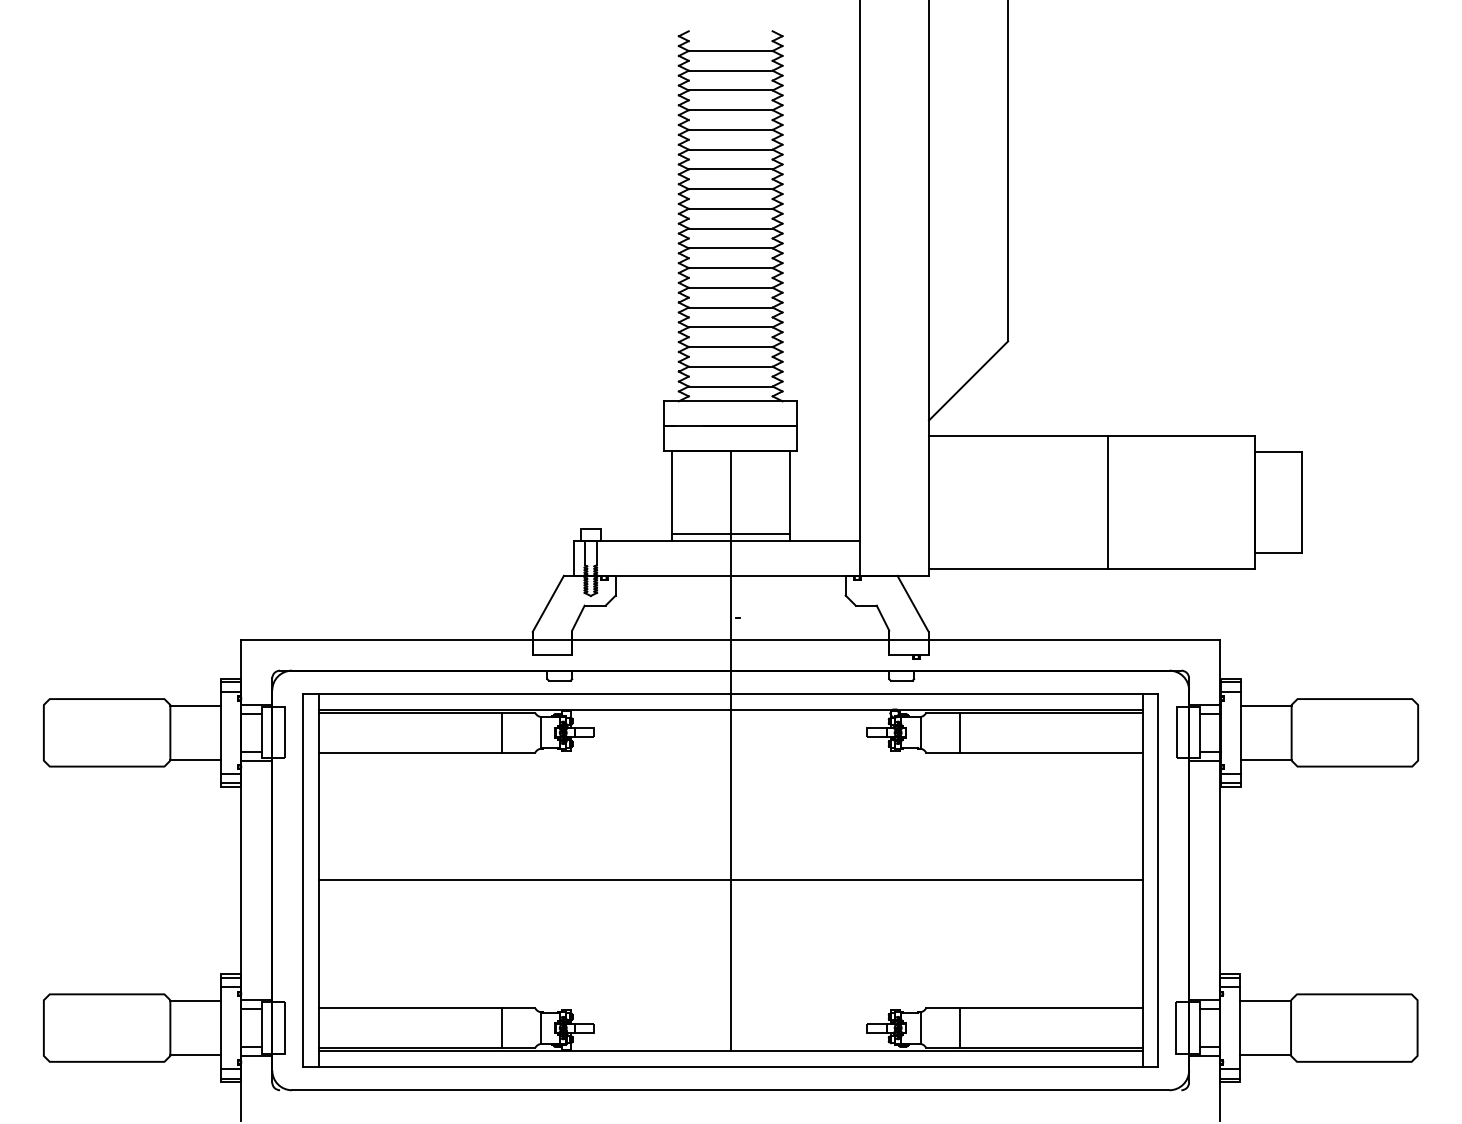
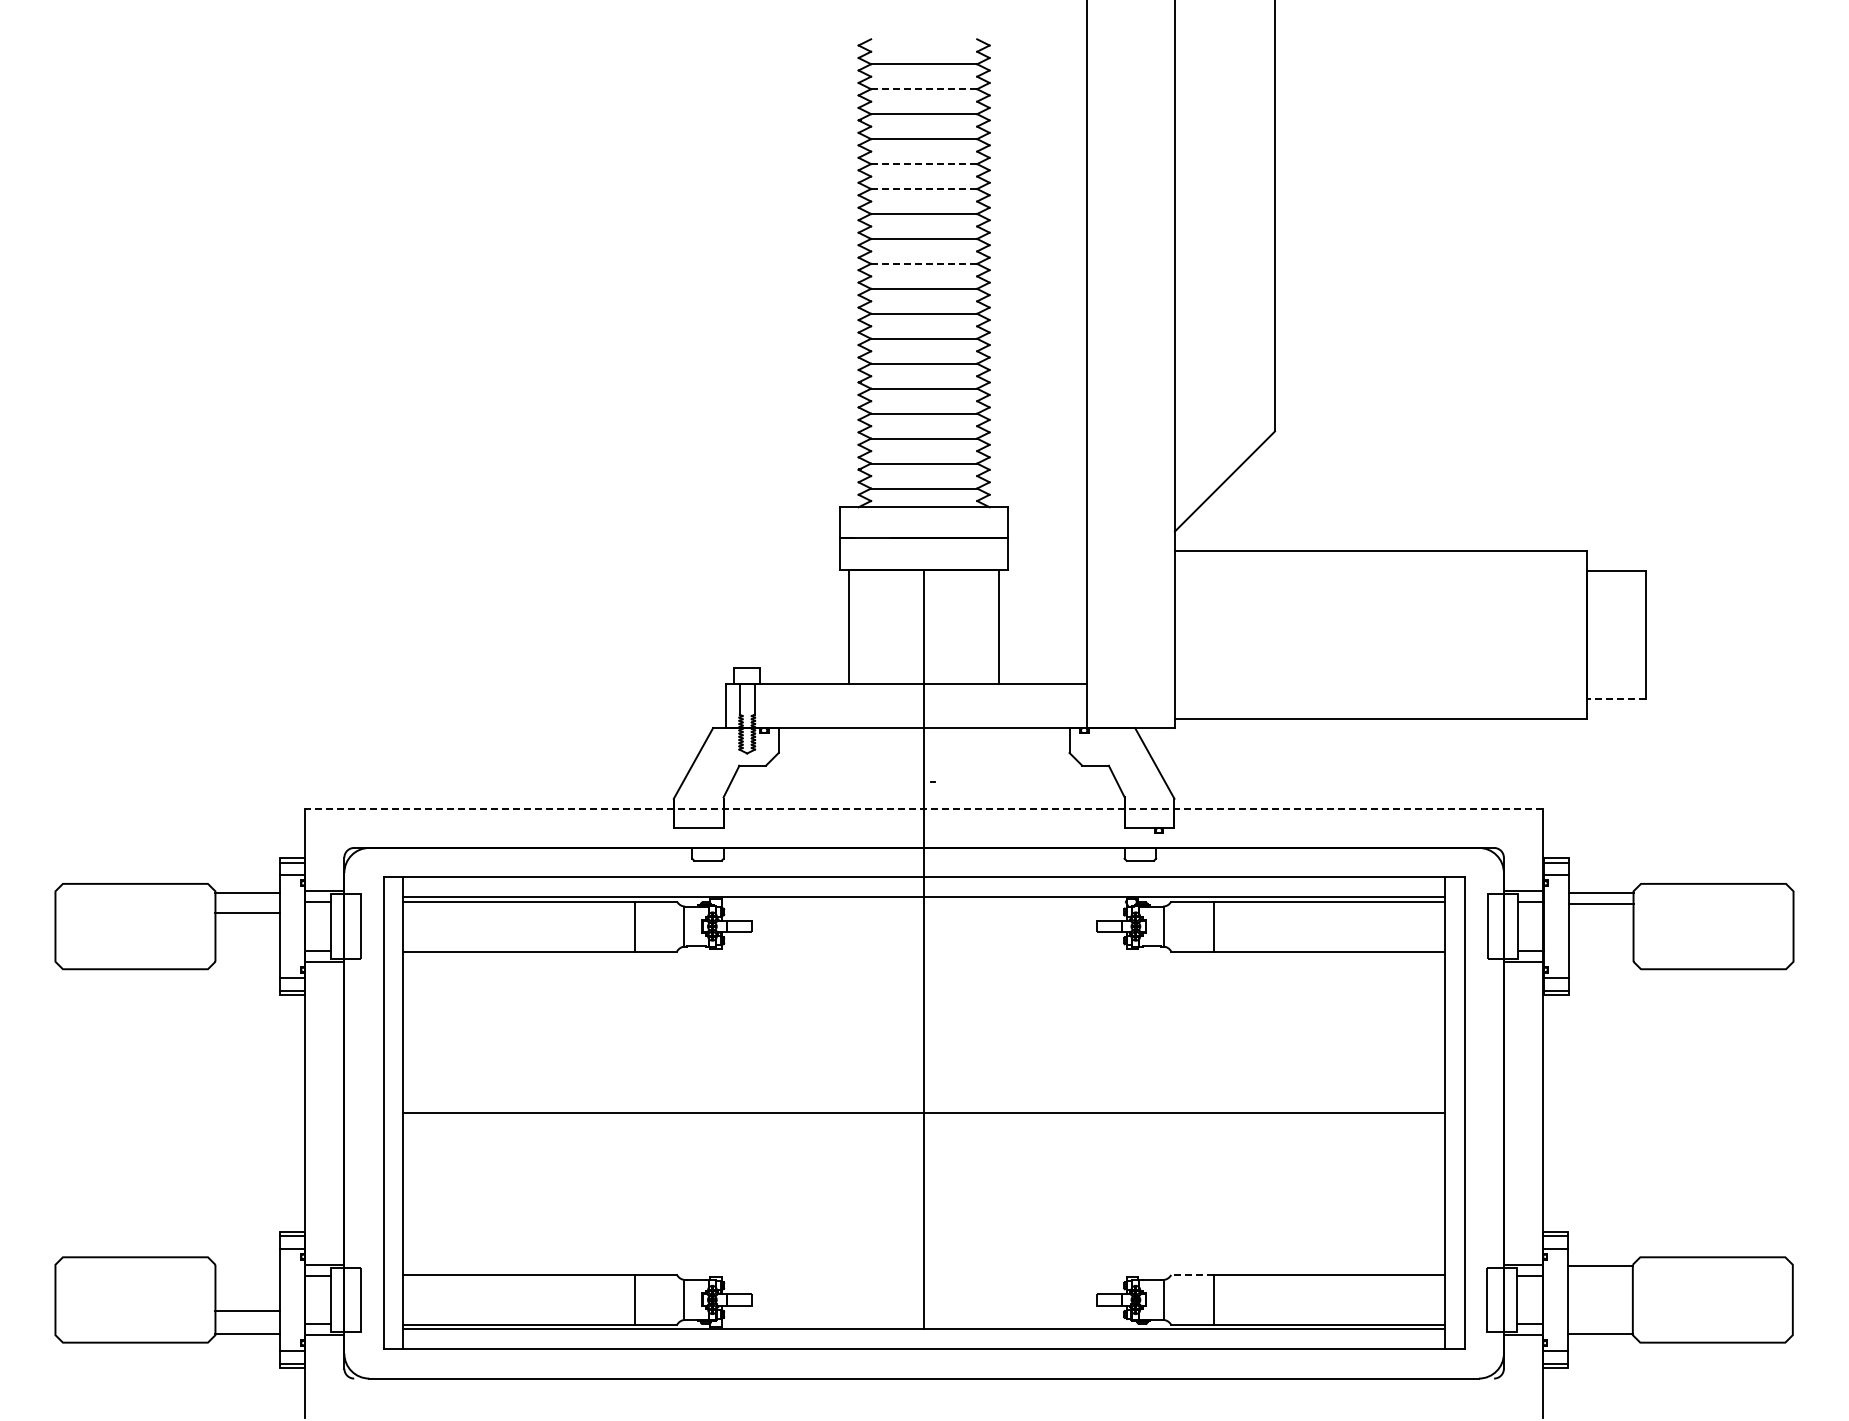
line: (731, 70) -> (924, 89), solid -> dashed
line: (731, 130) -> (924, 164), solid -> dashed
line: (731, 150) -> (924, 189), solid -> dashed
line: (731, 208) -> (924, 263), solid -> dashed
line: (1107, 502) -> (1400, 635), removed
line: (731, 534) -> (924, 675), removed
line: (1278, 553) -> (1616, 699), solid -> dashed
line: (730, 639) -> (923, 808), solid -> dashed
line: (195, 759) -> (247, 912), moved
line: (1265, 759) -> (1600, 903), moved
line: (195, 1000) -> (247, 1310), moved
line: (942, 1008) -> (1191, 1275), solid -> dashed

